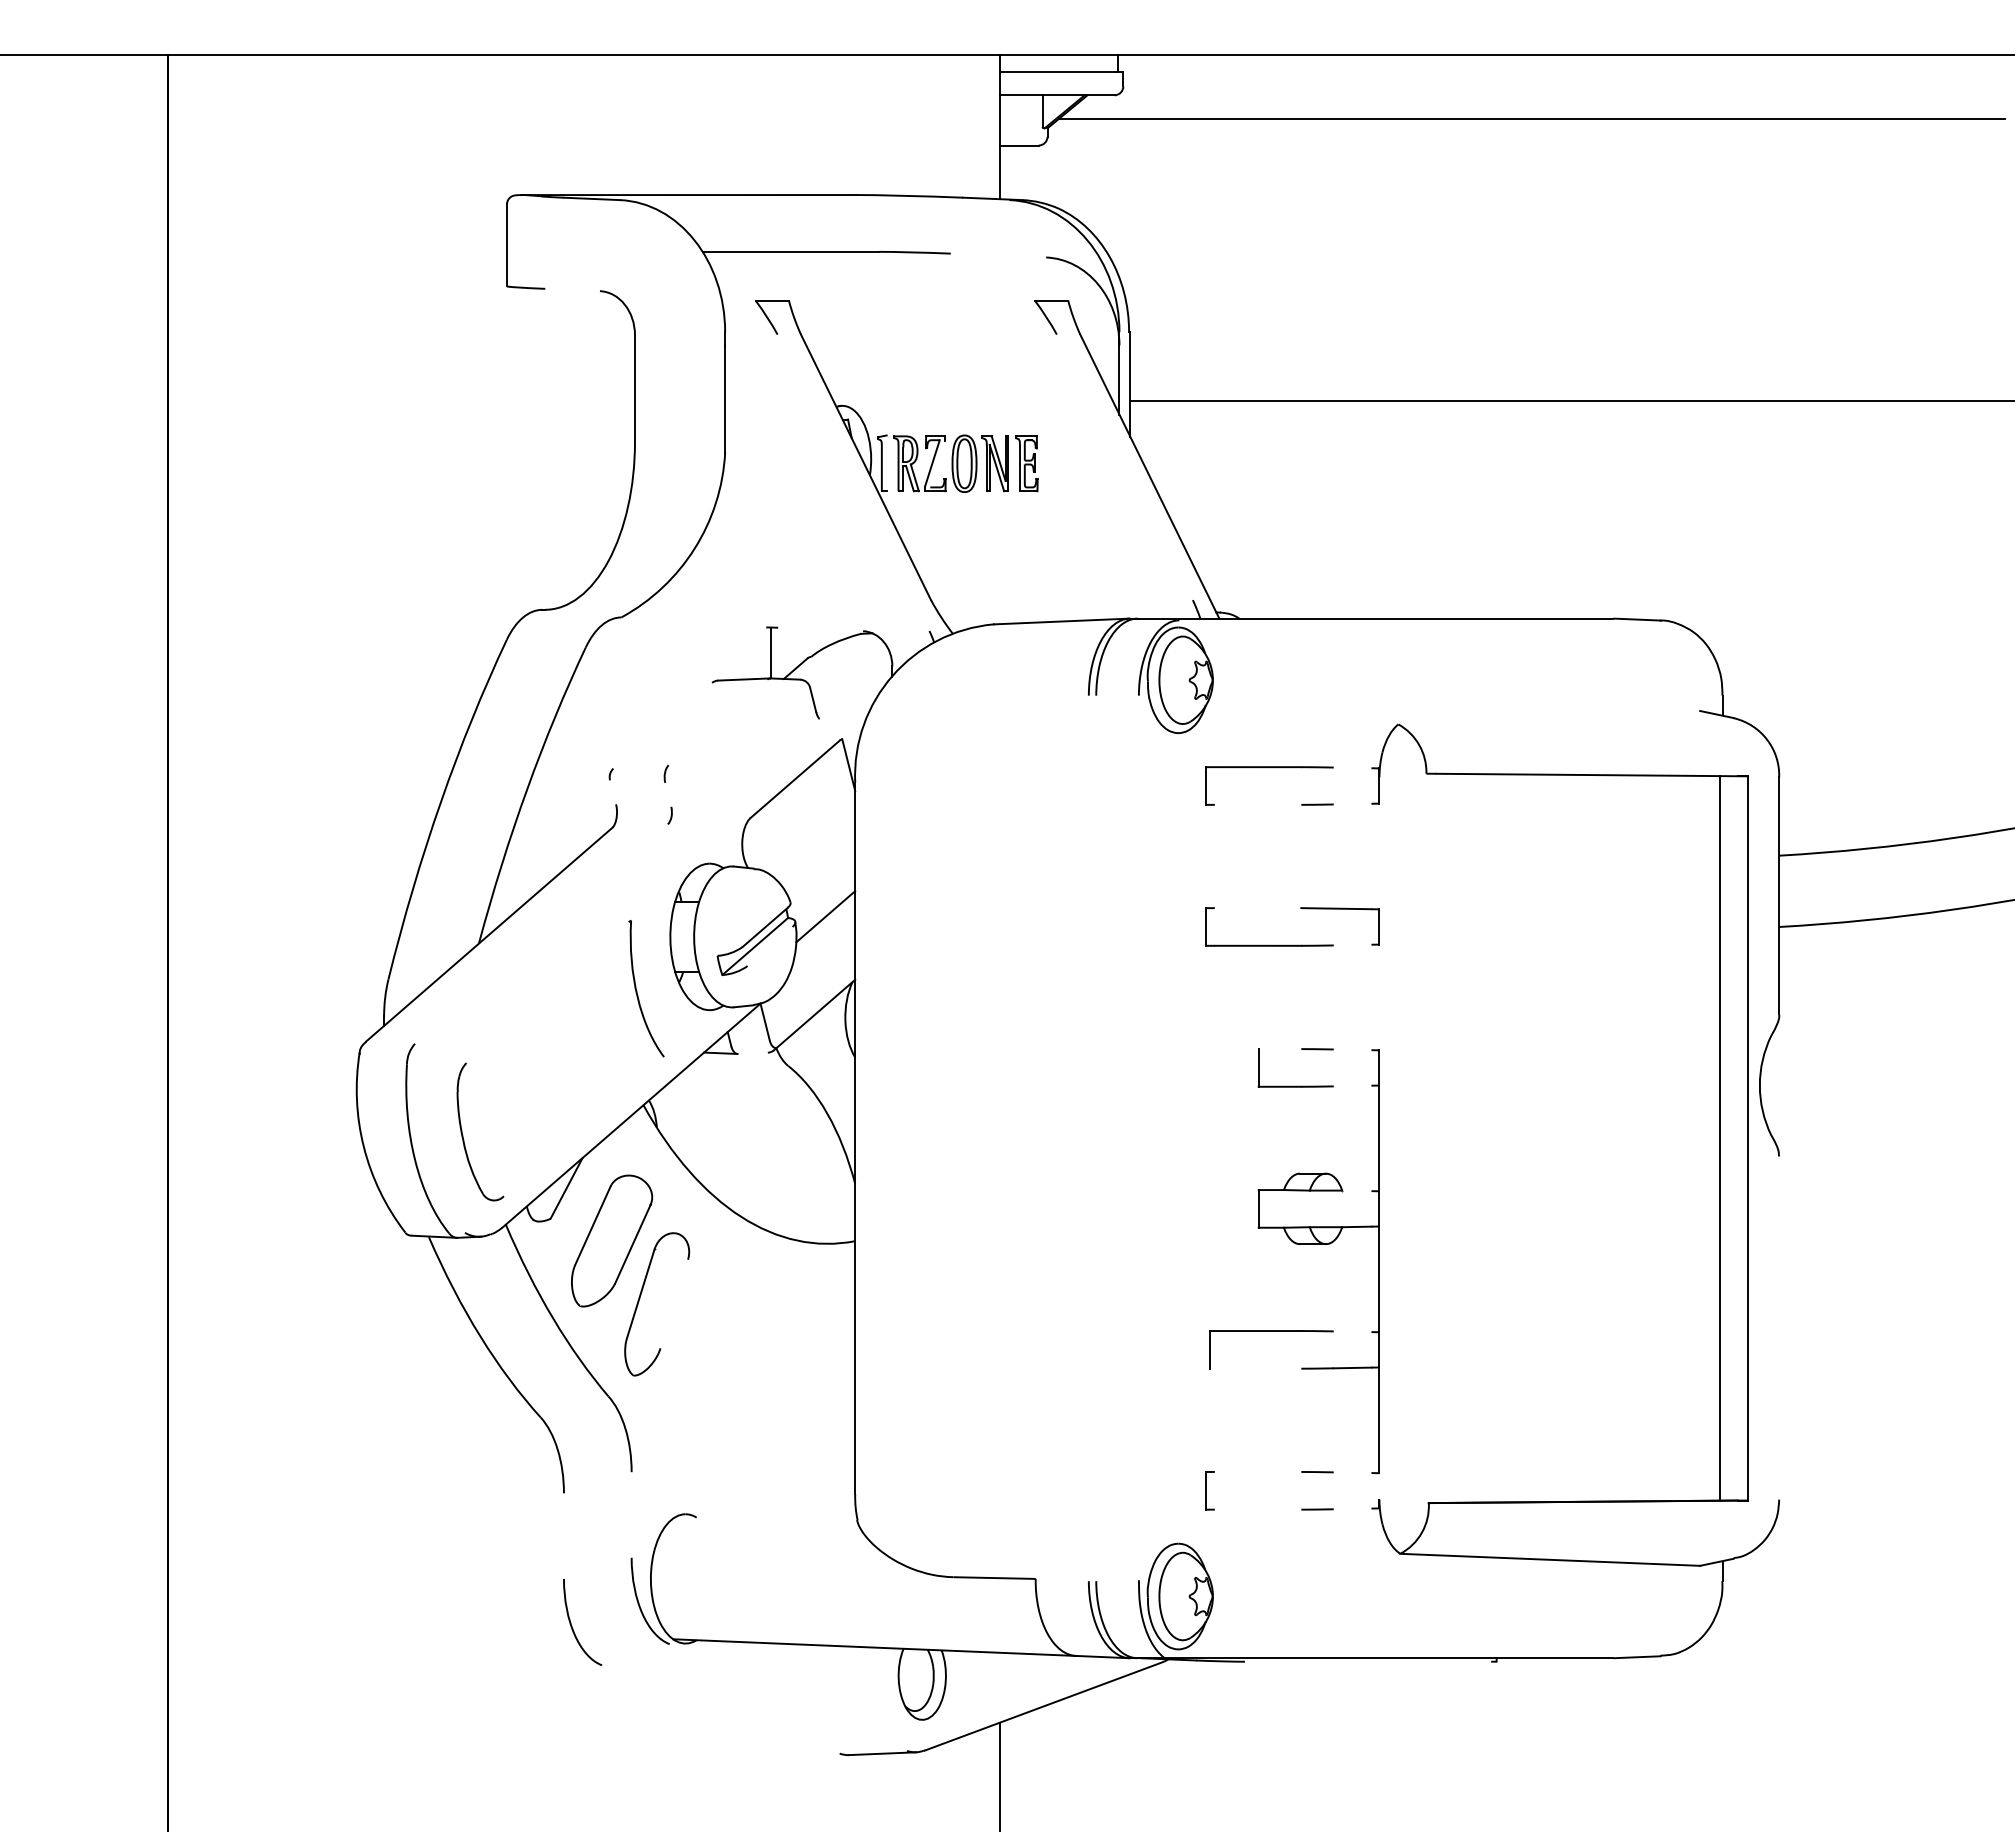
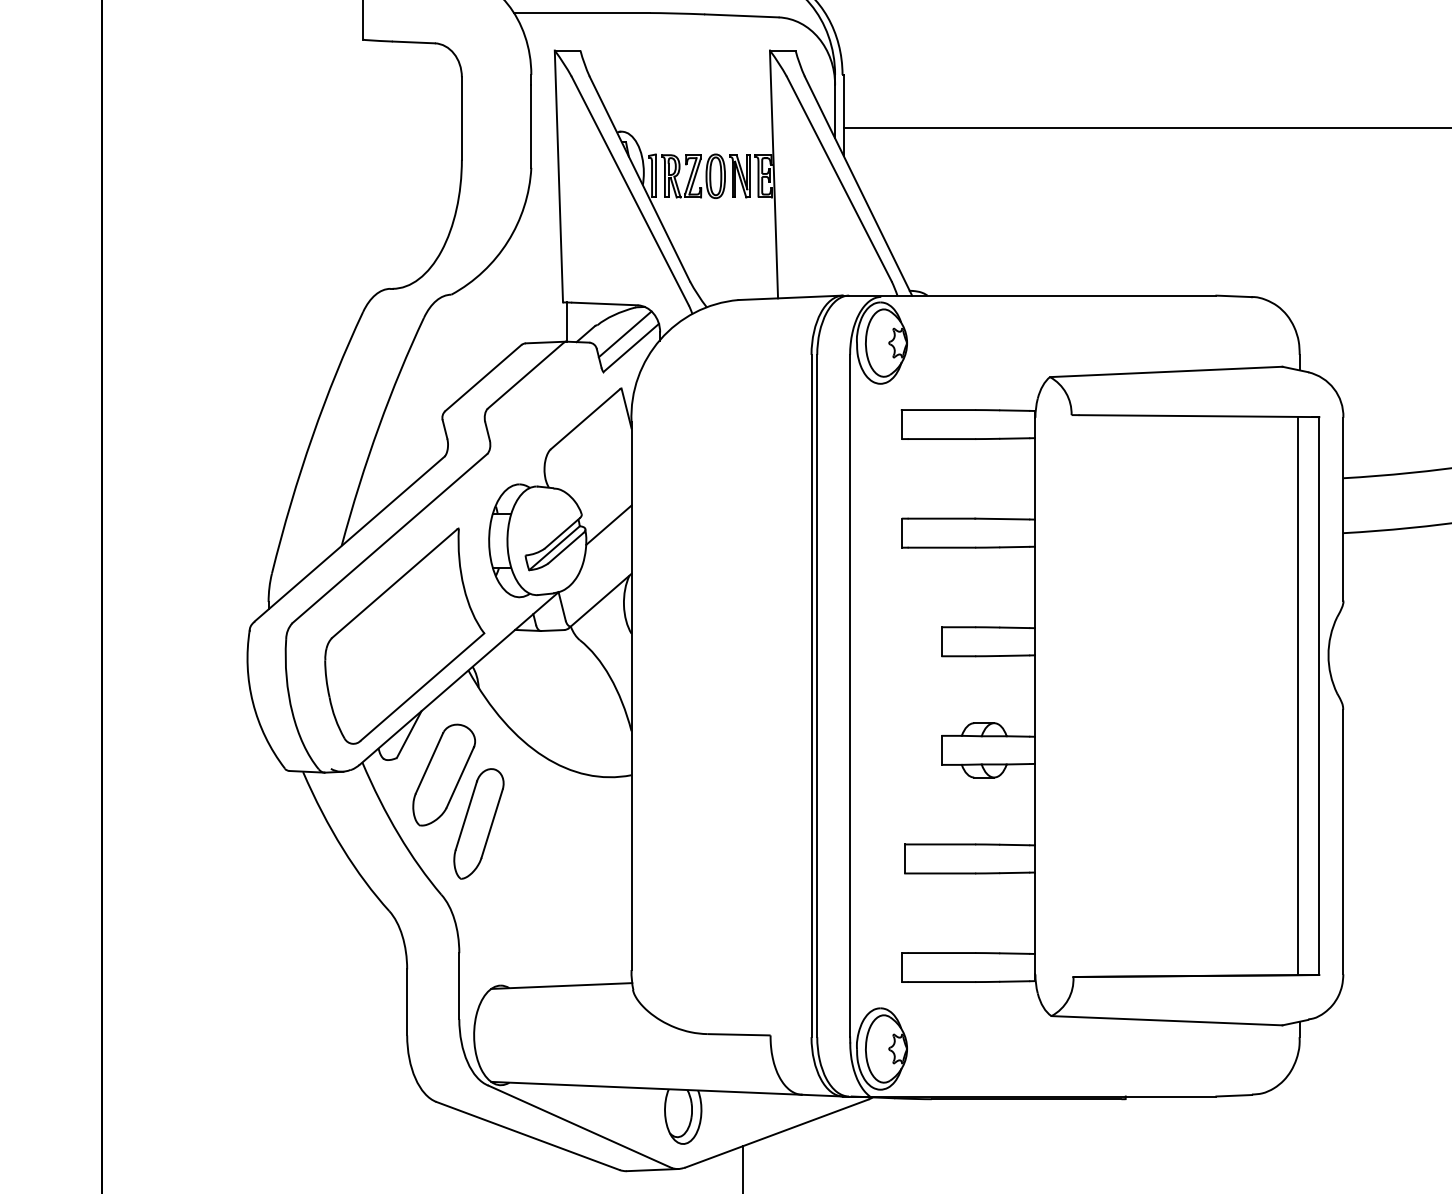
line: (998, 255) -> (741, 15), added
line: (572, 289) -> (413, 42), added
line: (1039, 461) -> (773, 174), added
line: (760, 463) -> (558, 176), added
line: (886, 463) -> (655, 176), added
line: (937, 463) -> (694, 176), added
line: (1124, 467) -> (839, 179), added
line: (853, 482) -> (630, 190), added
line: (820, 629) -> (604, 303), added
line: (846, 668) -> (624, 334), added
line: (854, 686) -> (631, 347), added
line: (1549, 717) -> (1166, 371), added
line: (717, 722) -> (525, 375), added
line: (662, 725) -> (483, 377), added
line: (1352, 767) -> (1014, 410), added
line: (613, 792) -> (445, 429), added
line: (668, 794) -> (487, 431), added
line: (1352, 803) -> (1014, 438), added
line: (1257, 804) -> (941, 438), added
line: (1379, 856) -> (1035, 478), added
line: (1257, 908) -> (941, 518), added
line: (541, 933) -> (389, 538), added
line: (1352, 944) -> (1014, 546), added
line: (769, 946) -> (565, 548), added
line: (547, 992) -> (394, 583), added
line: (1379, 997) -> (1035, 587), added
line: (1279, 1049) -> (958, 627), added
line: (1352, 1049) -> (1014, 627), added
line: (752, 1052) -> (552, 629), added
line: (1352, 1085) -> (1014, 655), added
line: (583, 1126) -> (422, 686), added
line: (1088, 1138) -> (811, 696), added
line: (1096, 1138) -> (817, 696), added
line: (1138, 1138) -> (849, 696), added
line: (1356, 1190) -> (1017, 736), added
line: (674, 1303) -> (492, 823), added
line: (1779, 1327) -> (1343, 841), added
line: (1352, 1331) -> (1014, 844), added
line: (1255, 1368) -> (939, 873), added
line: (1257, 1471) -> (941, 952), added
line: (1352, 1472) -> (1014, 953), added
line: (1379, 1486) -> (1035, 964), added
line: (1352, 1508) -> (1014, 981), added
line: (1257, 1509) -> (941, 981), added
line: (631, 1514) -> (459, 985), added
line: (764, 1514) -> (561, 985), added
line: (563, 1535) -> (406, 1001), added
line: (1367, 1661) -> (1026, 1099), added
line: (788, 1697) -> (580, 1126), added
line: (720, 1709) -> (527, 1136), added

